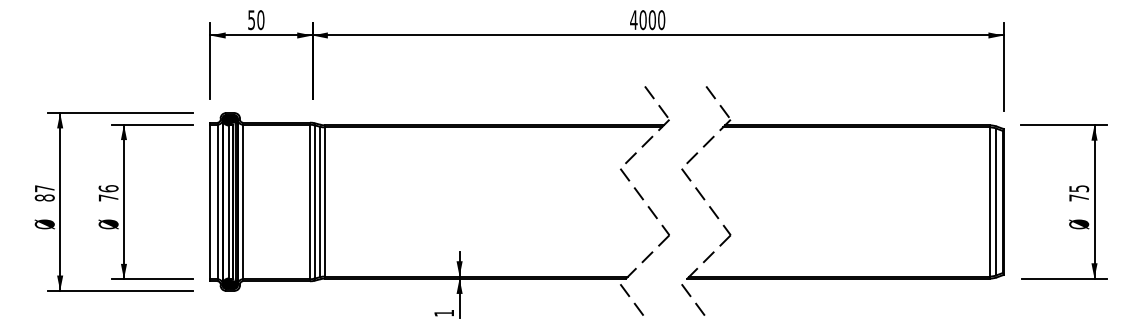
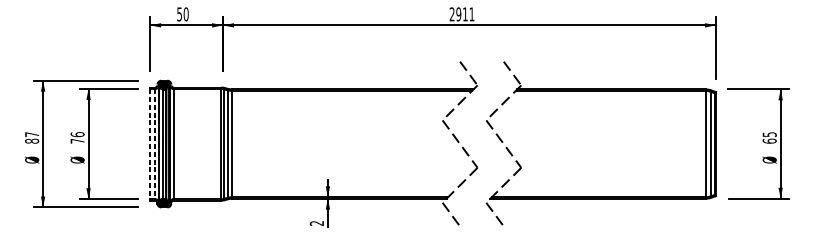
text: (647, 20) -> (461, 14), 4000 -> 2911
text: (1079, 197) -> (769, 140), 75 -> 65
line: (210, 202) -> (150, 144), solid -> dashed
line: (217, 202) -> (155, 144), solid -> dashed
text: (443, 313) -> (316, 223), 1 -> 2

